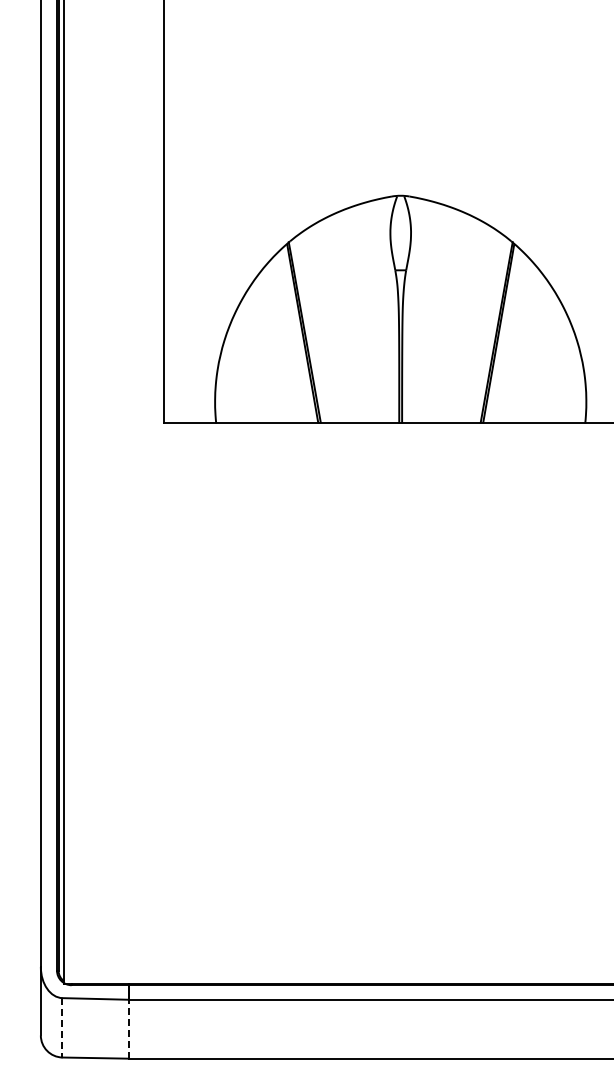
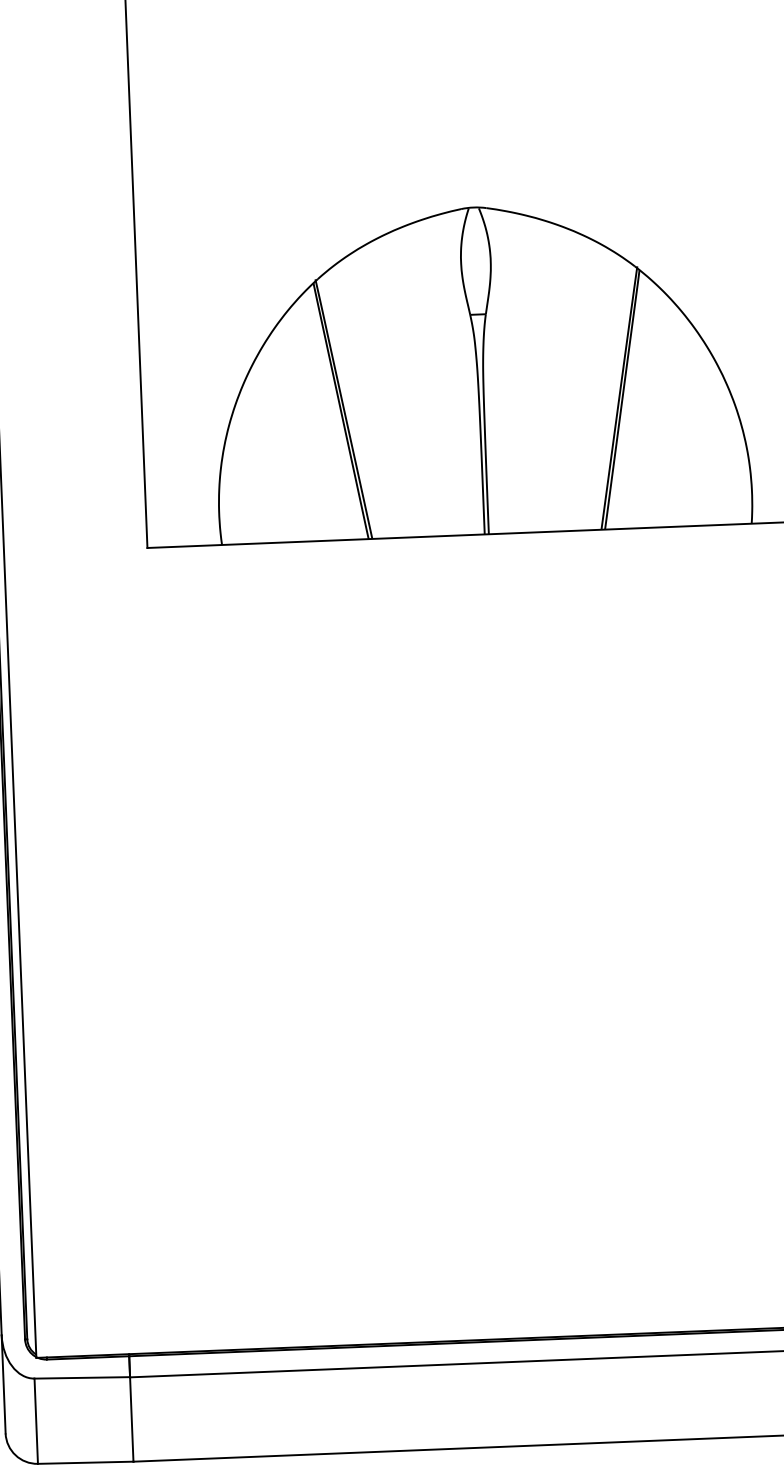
line: (62, 1027) -> (36, 1420), dashed -> solid
line: (128, 1028) -> (131, 1418), dashed -> solid

